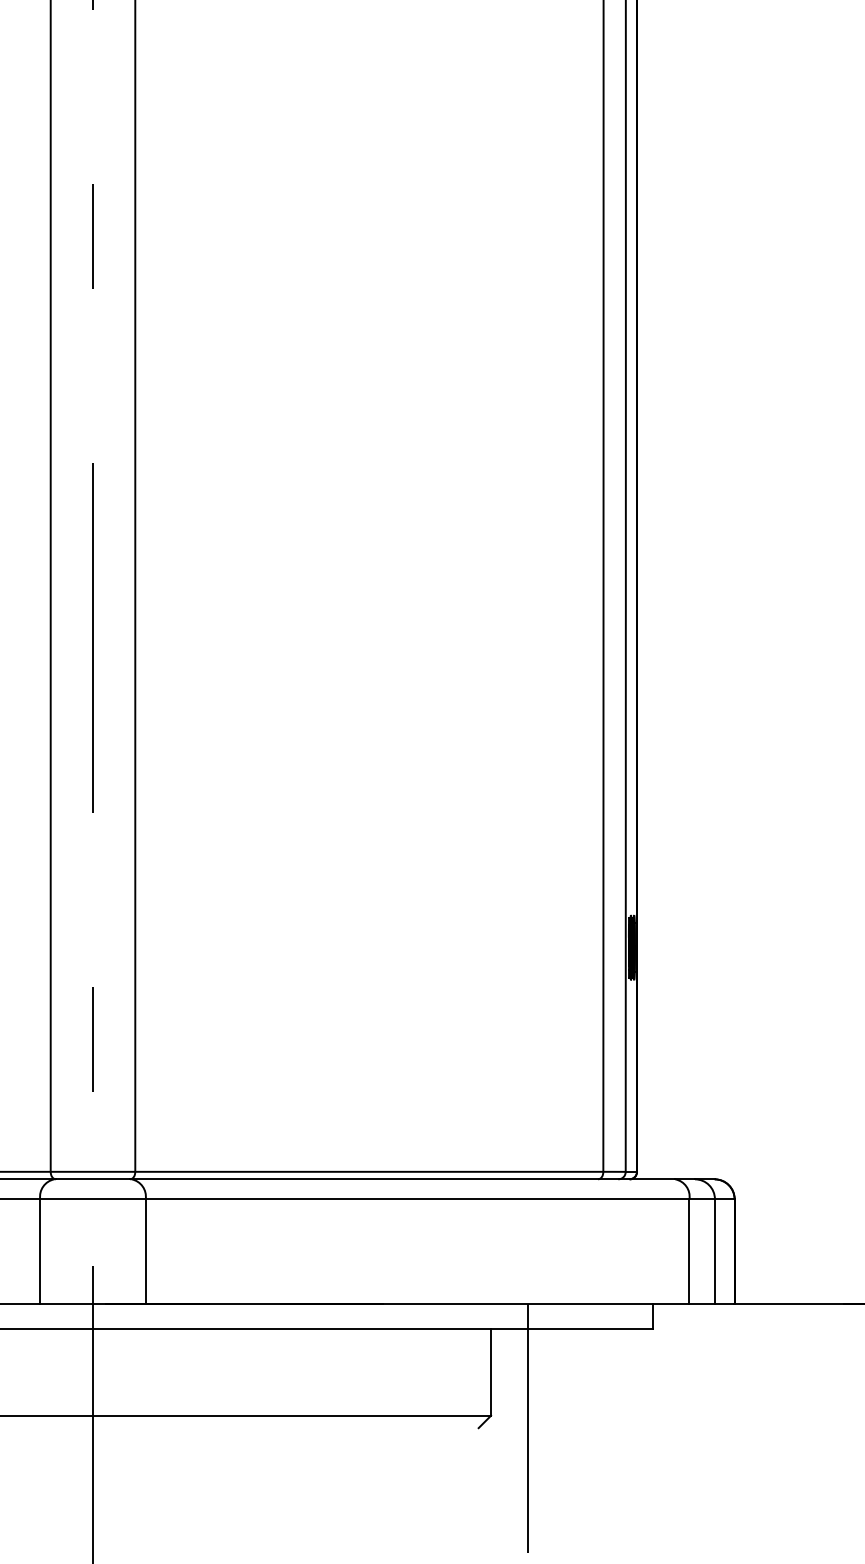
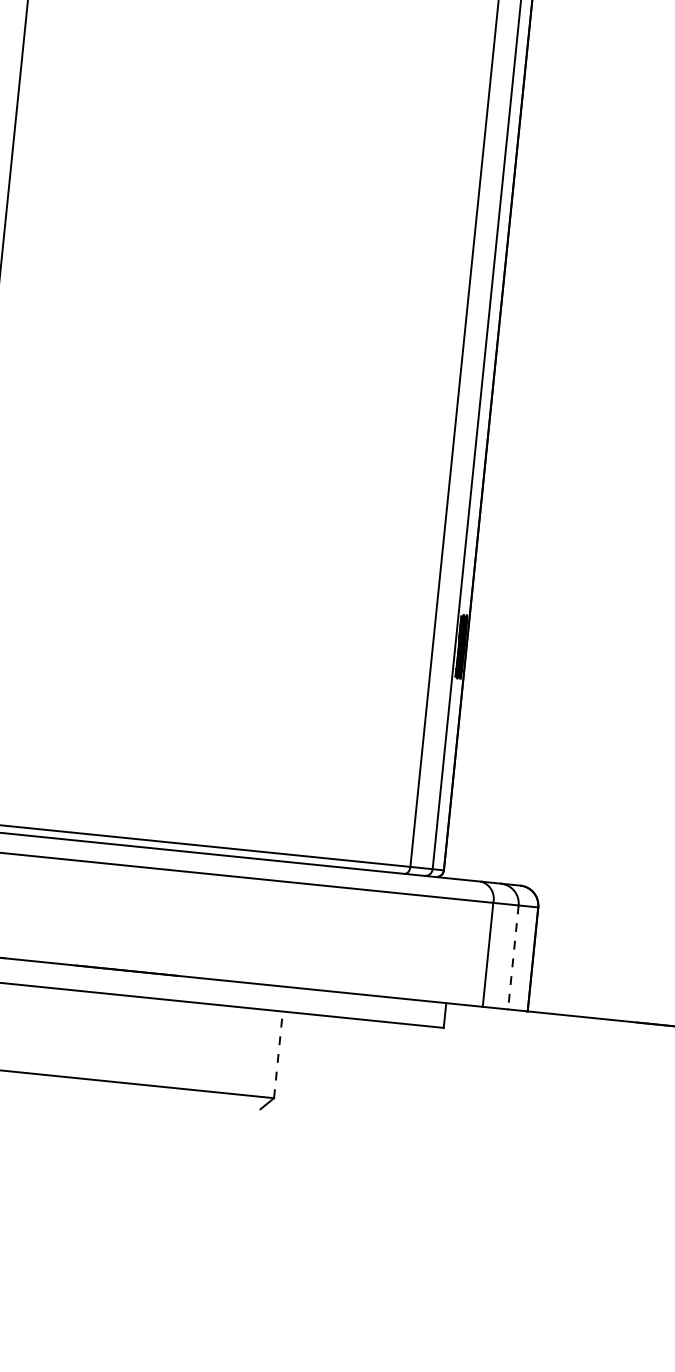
line: (714, 1251) -> (512, 957), solid -> dashed
line: (491, 1372) -> (278, 1055), solid -> dashed
line: (528, 1427) -> (310, 1113), removed

